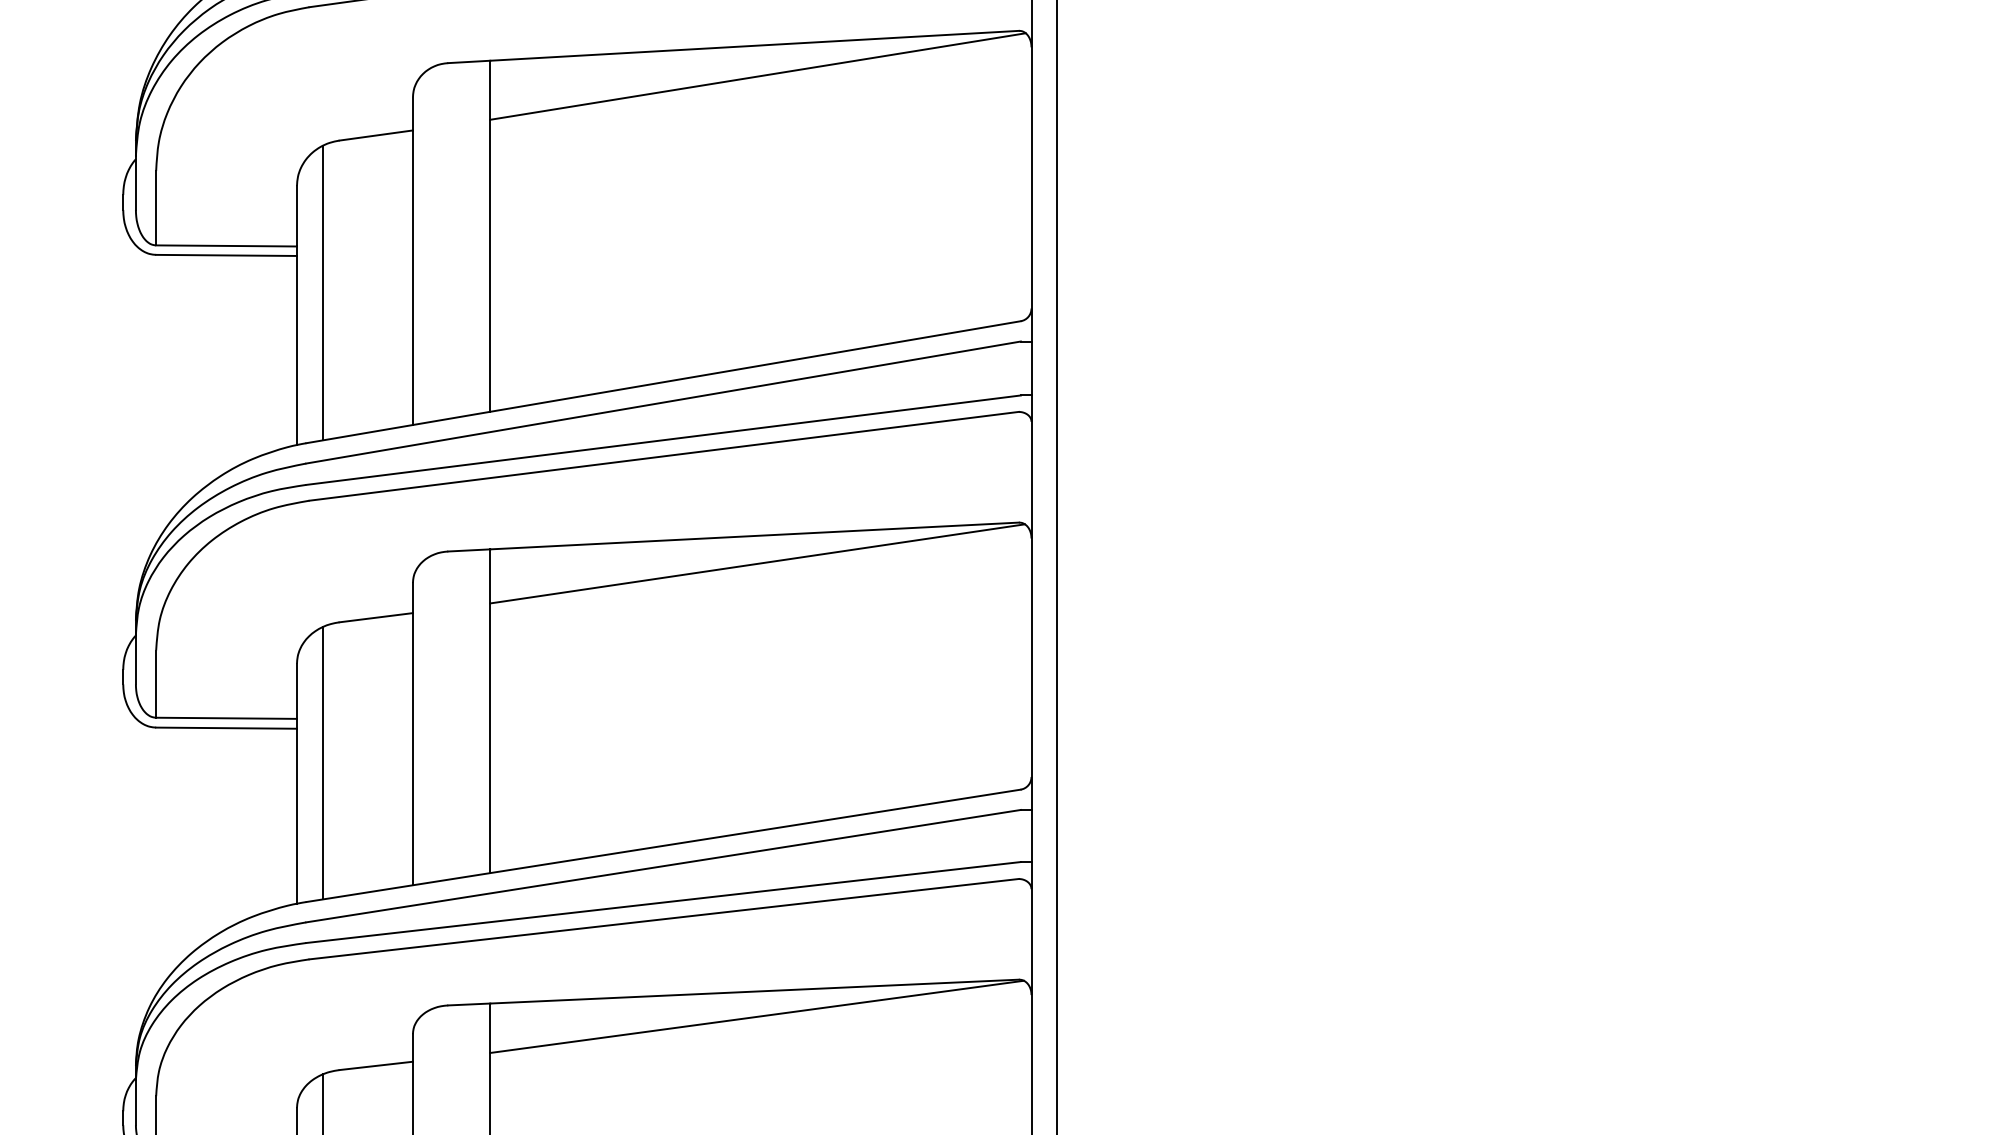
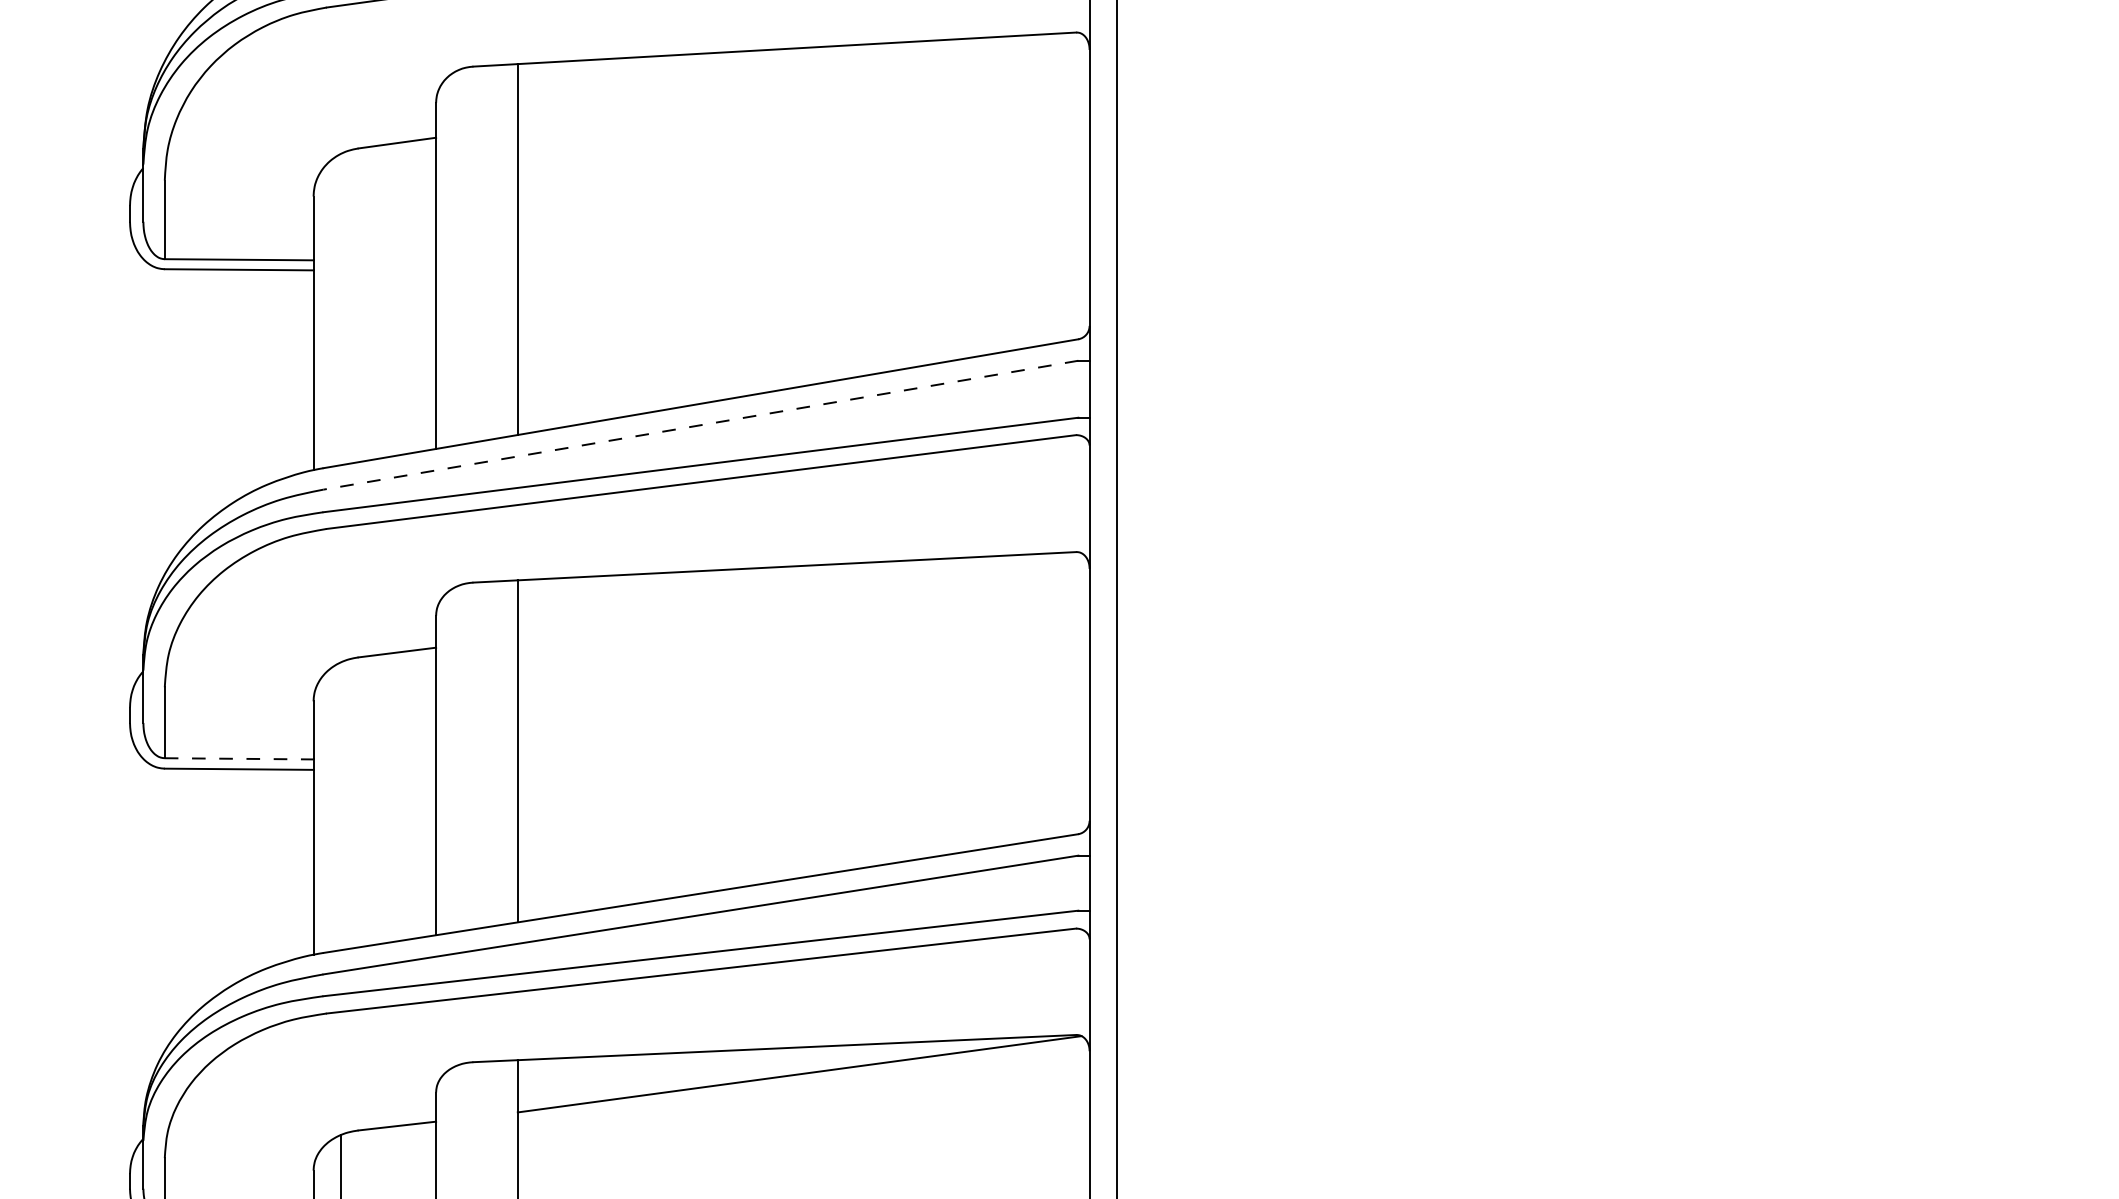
line: (757, 76) -> (800, 80), removed
line: (322, 293) -> (340, 309), removed
line: (663, 402) -> (700, 425), solid -> dashed
line: (756, 563) -> (799, 595), removed
line: (226, 717) -> (239, 758), solid -> dashed
line: (322, 763) -> (340, 806), removed

